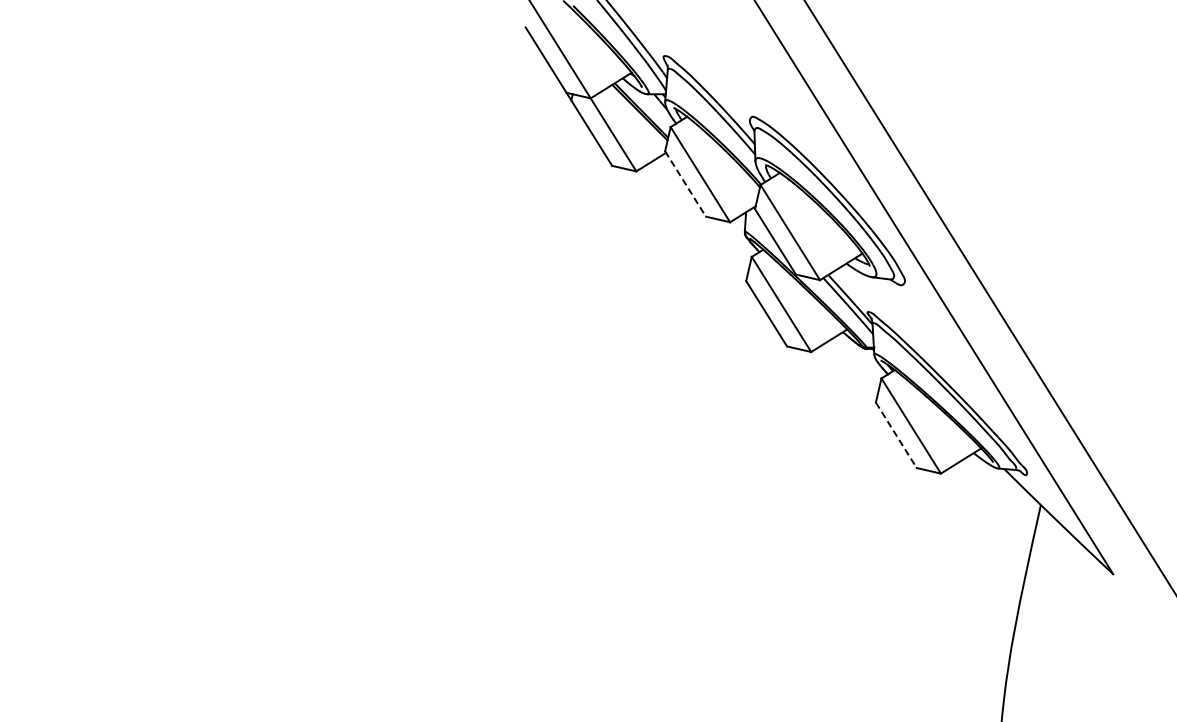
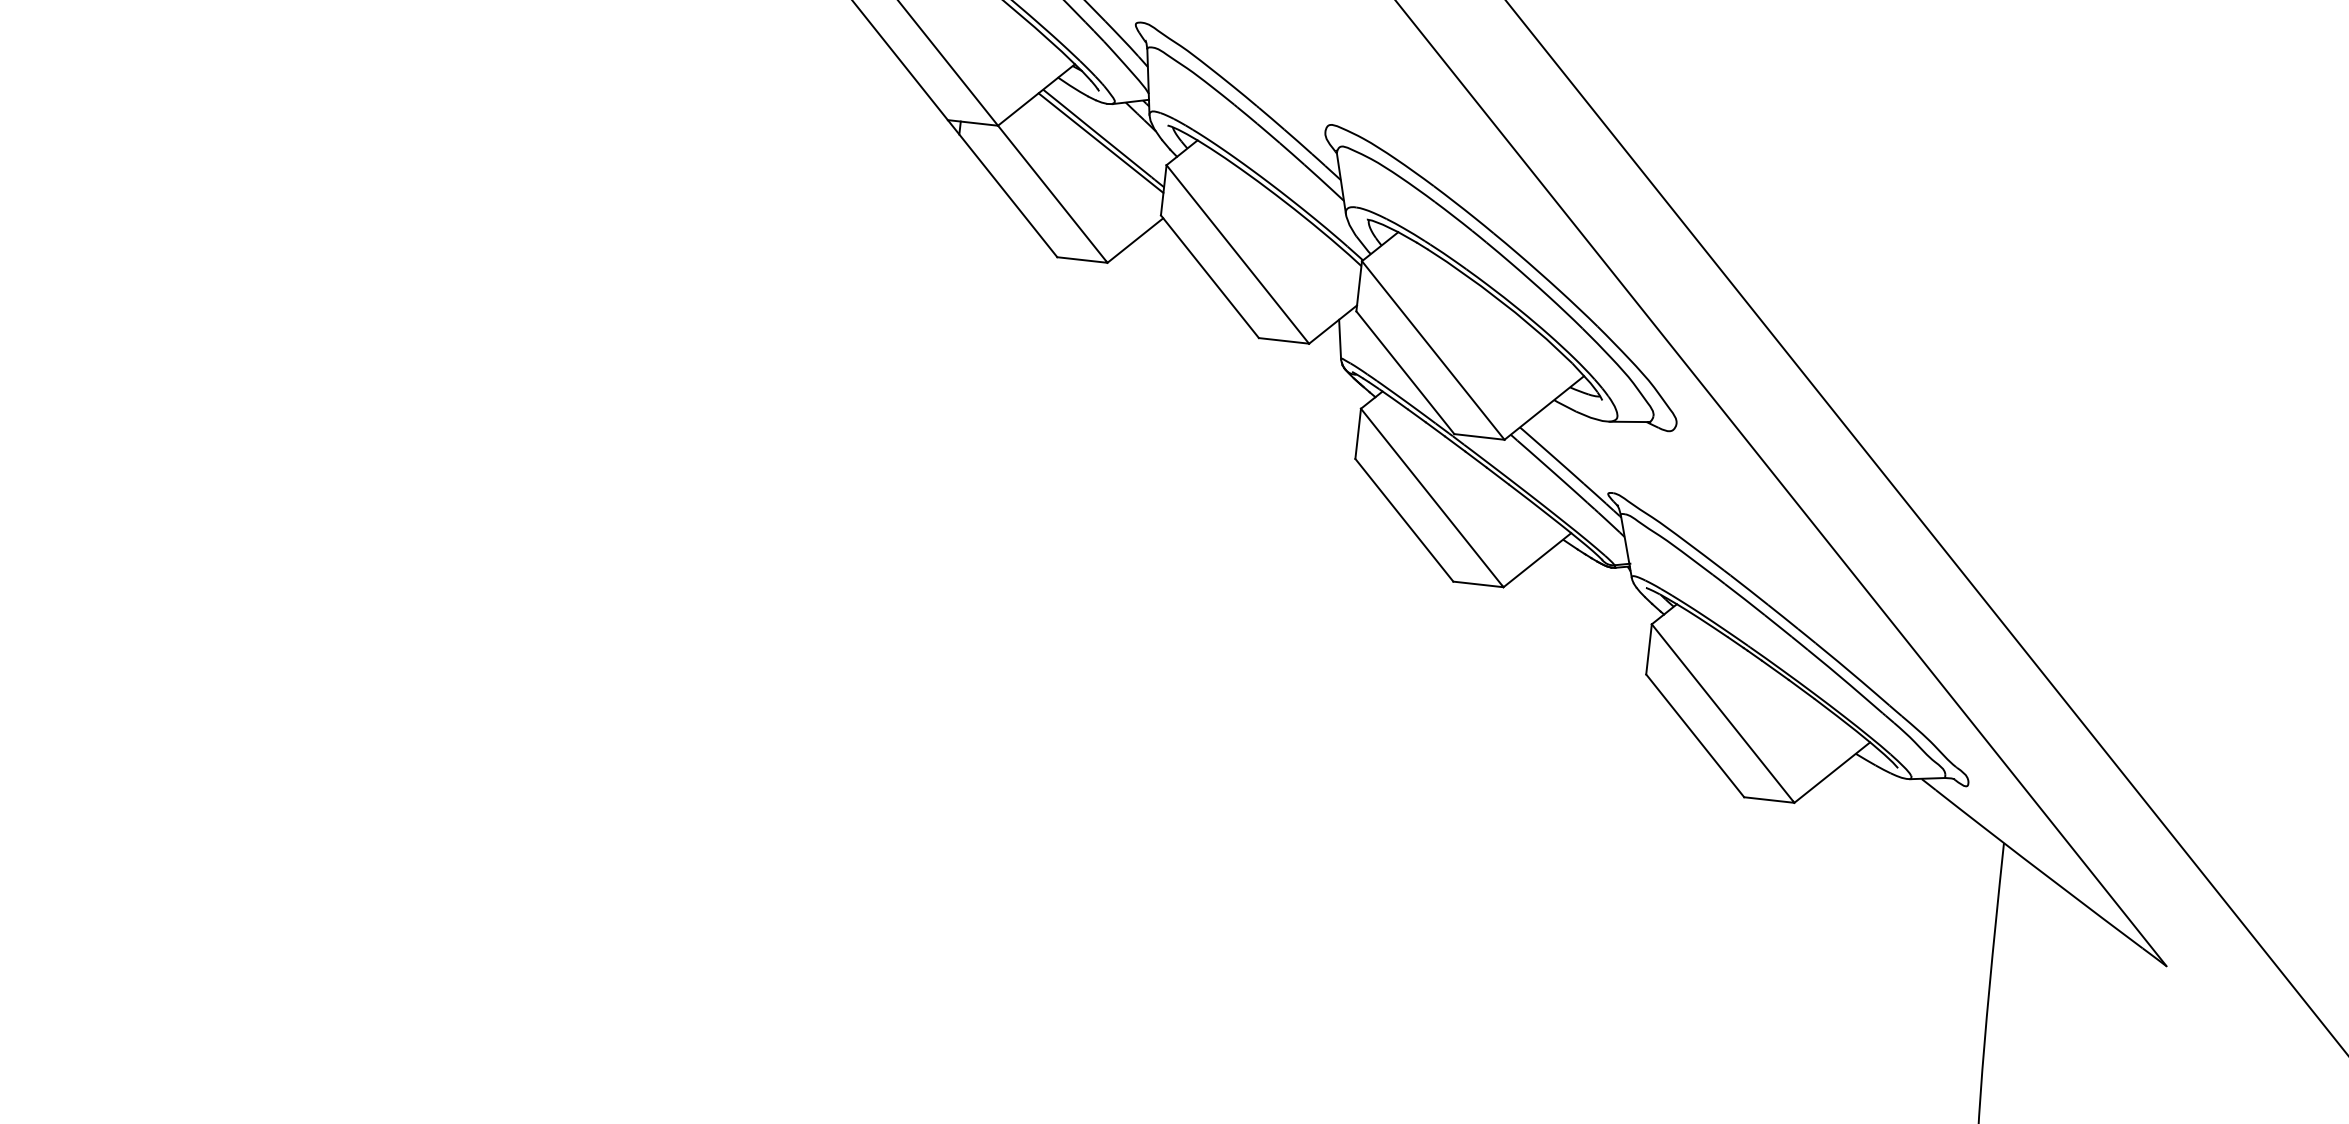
line: (685, 183) -> (1209, 275), dashed -> solid
line: (896, 435) -> (1695, 736), dashed -> solid

